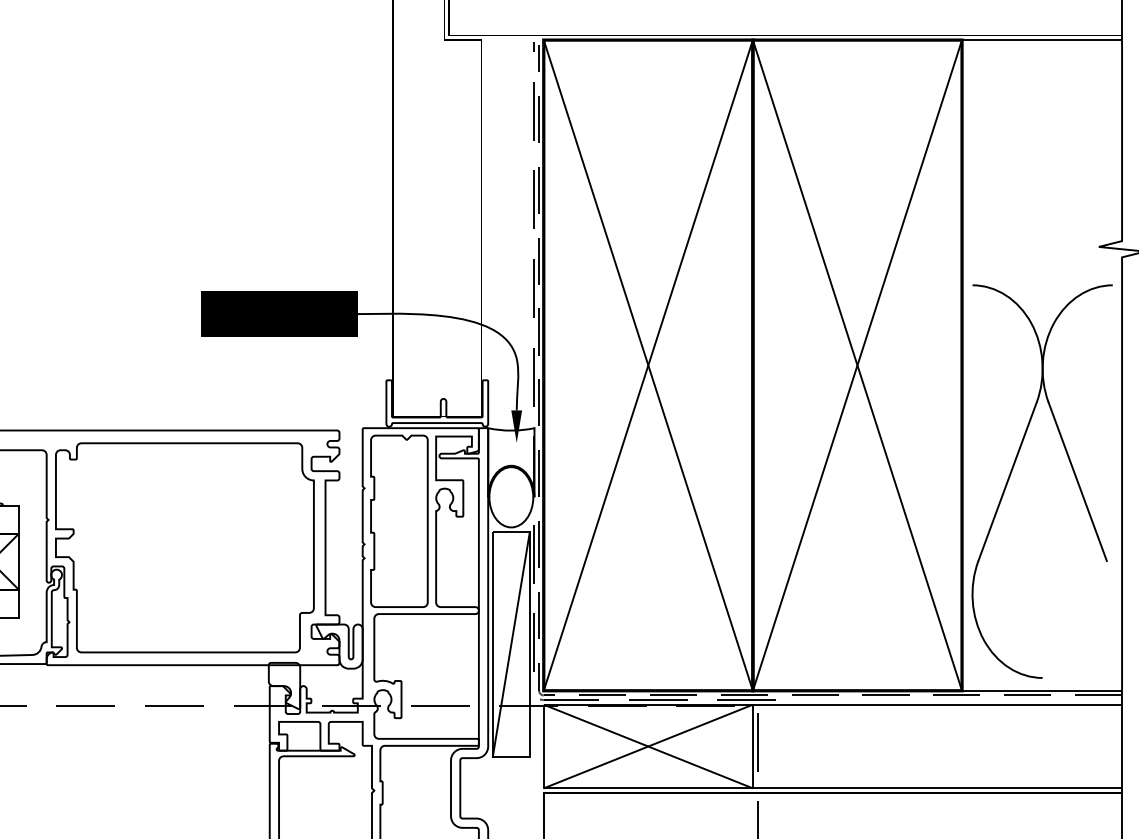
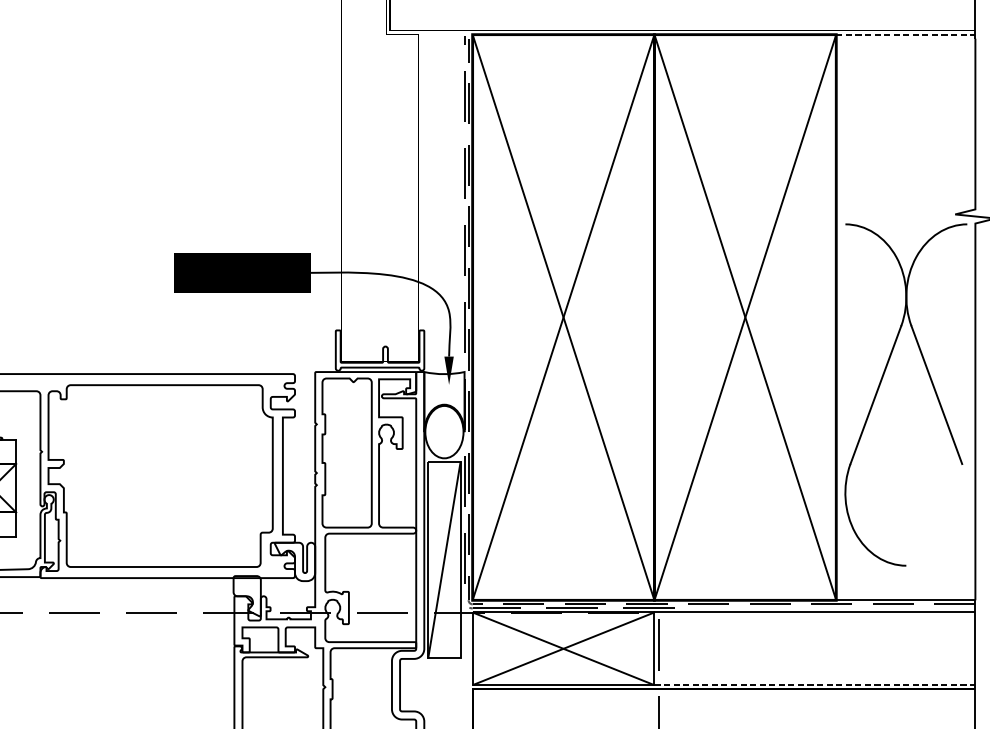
line: (1042, 40) -> (906, 34), solid -> dashed
part: (1012, 471) -> (880, 386), moved
line: (937, 788) -> (814, 685), solid -> dashed

